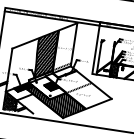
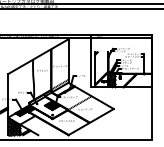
hatch: (45, 53) -> (41, 74), removed
hatch: (56, 103) -> (59, 121), removed

